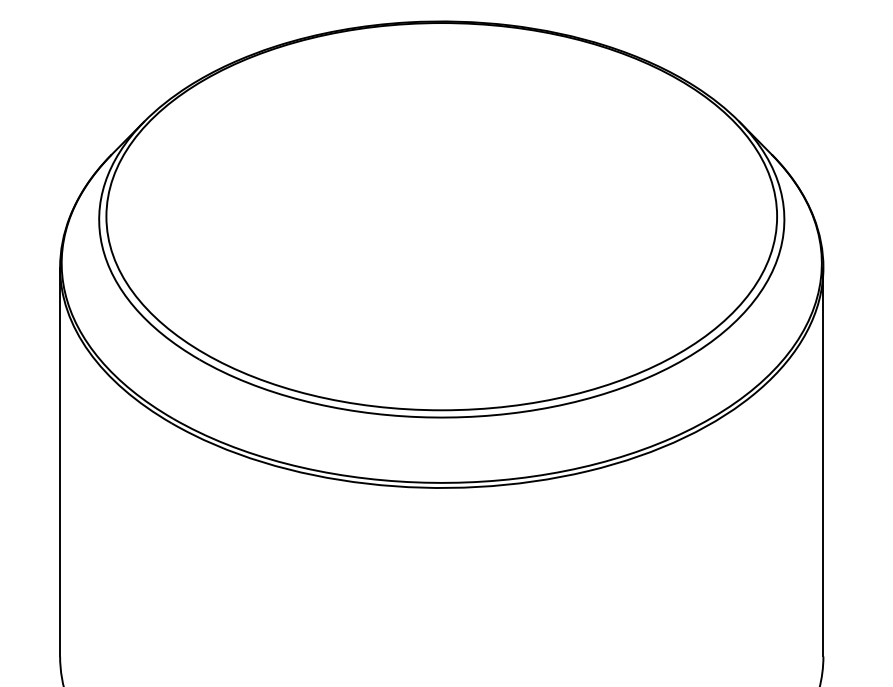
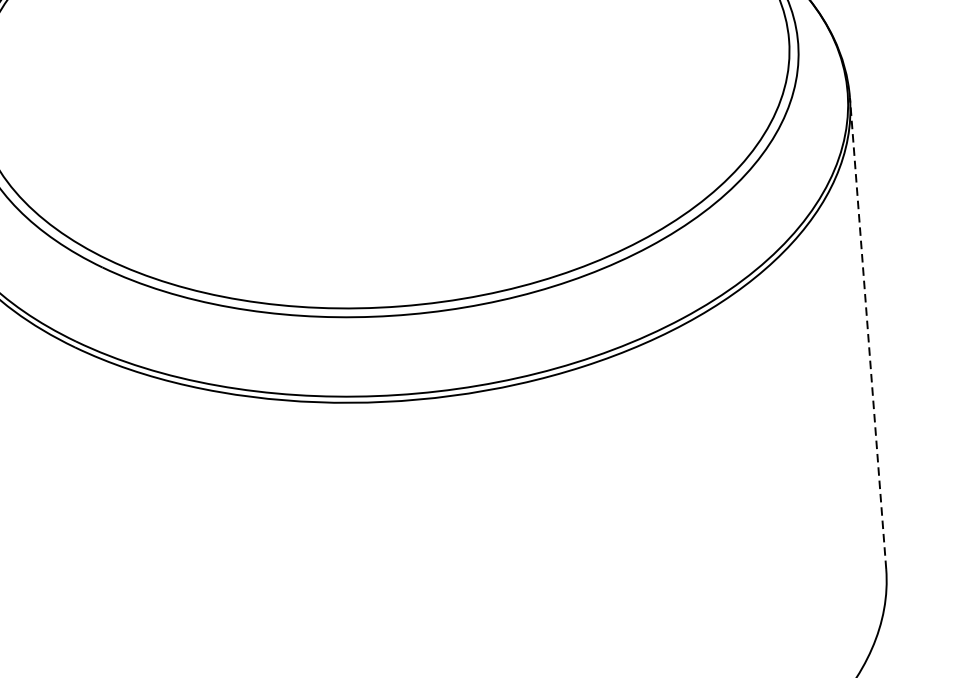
line: (823, 461) -> (868, 332), solid -> dashed

